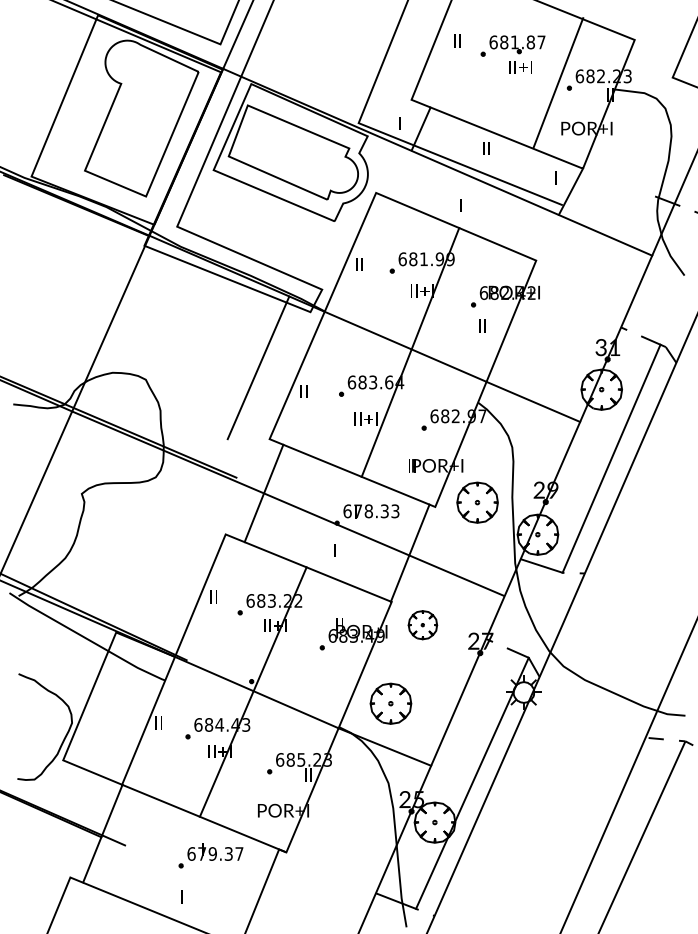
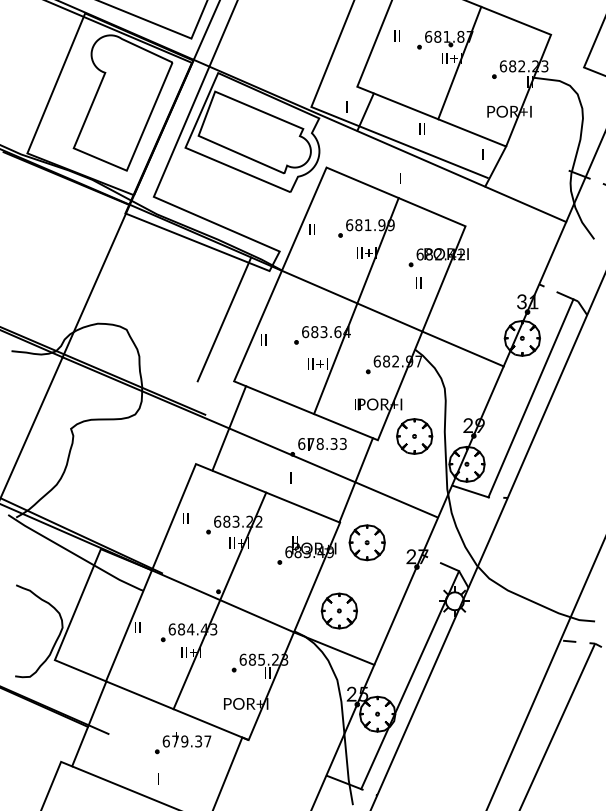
line: (558, 82) -> (459, 62), moved
part: (422, 624) -> (366, 542), size x1.43

